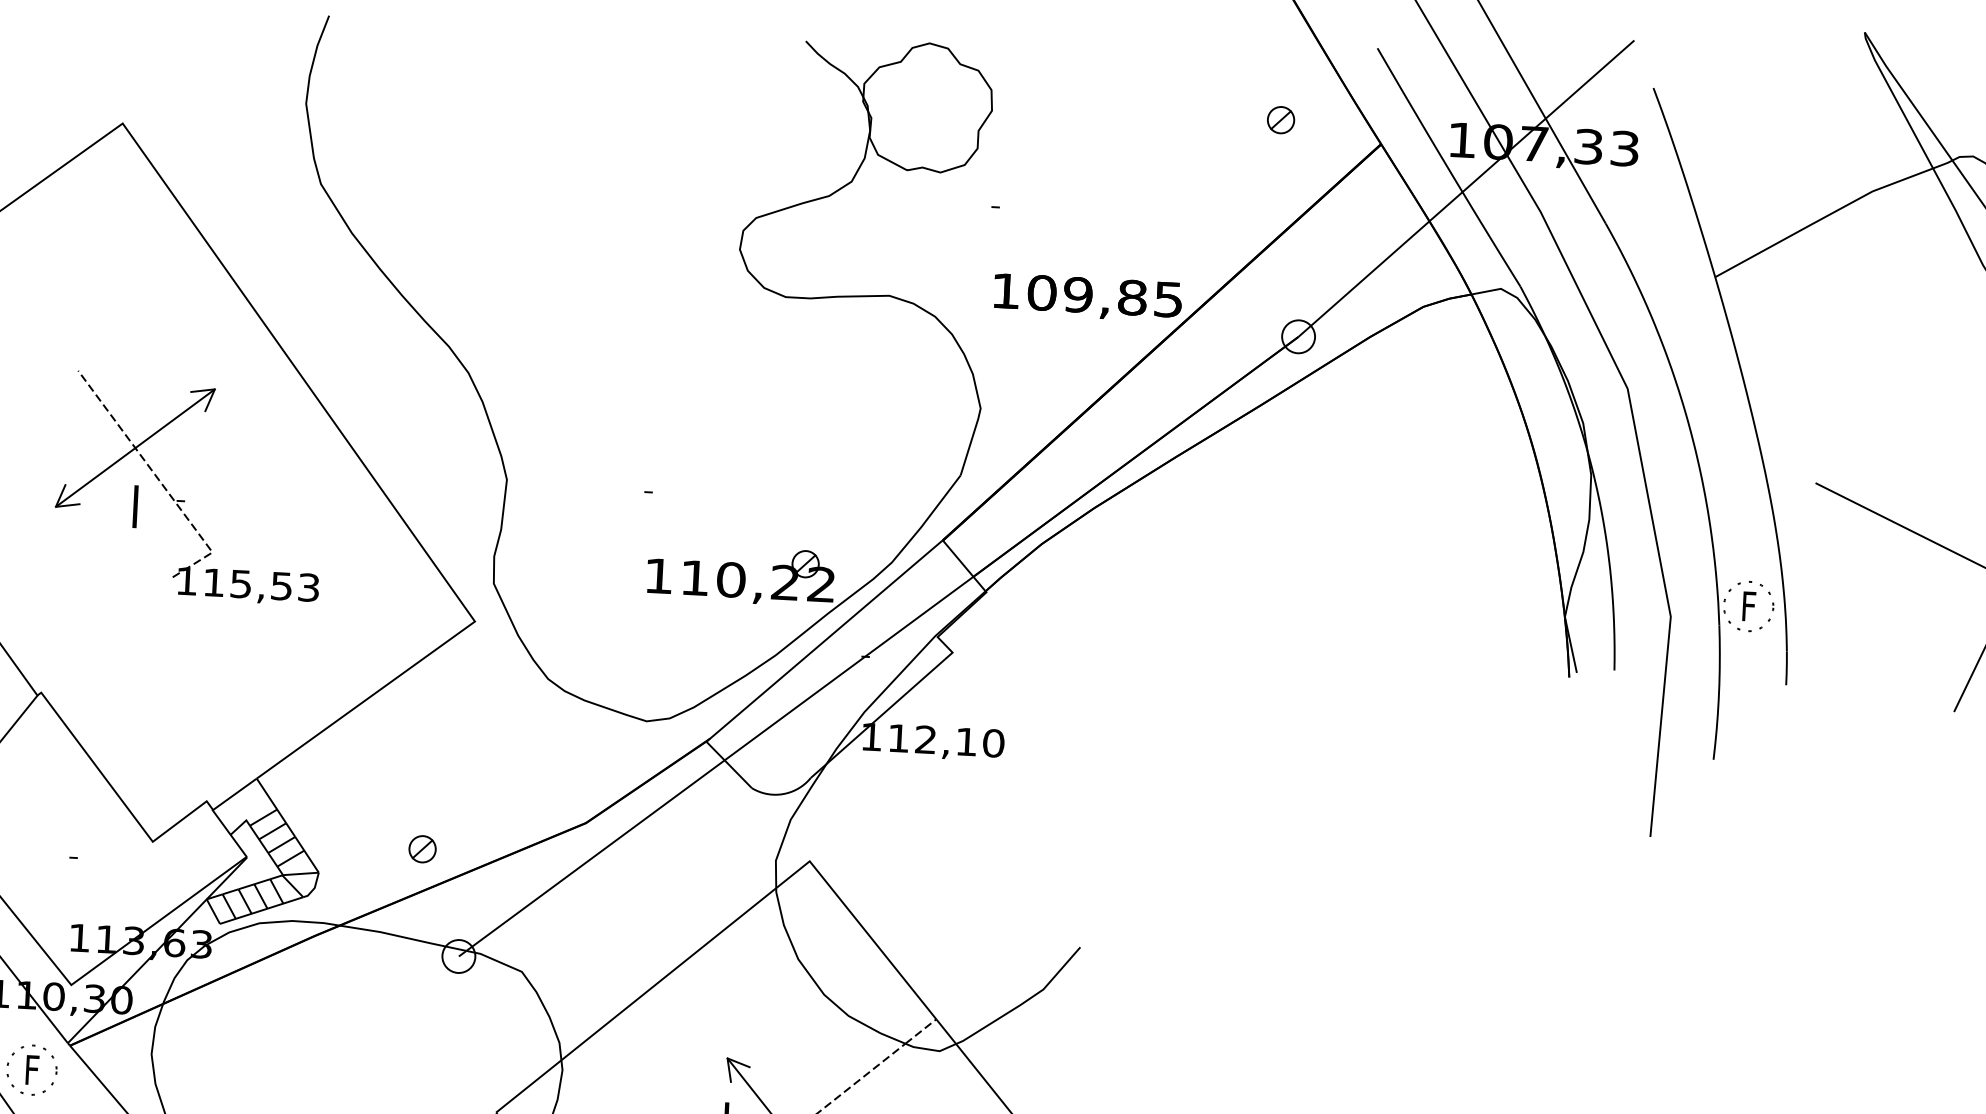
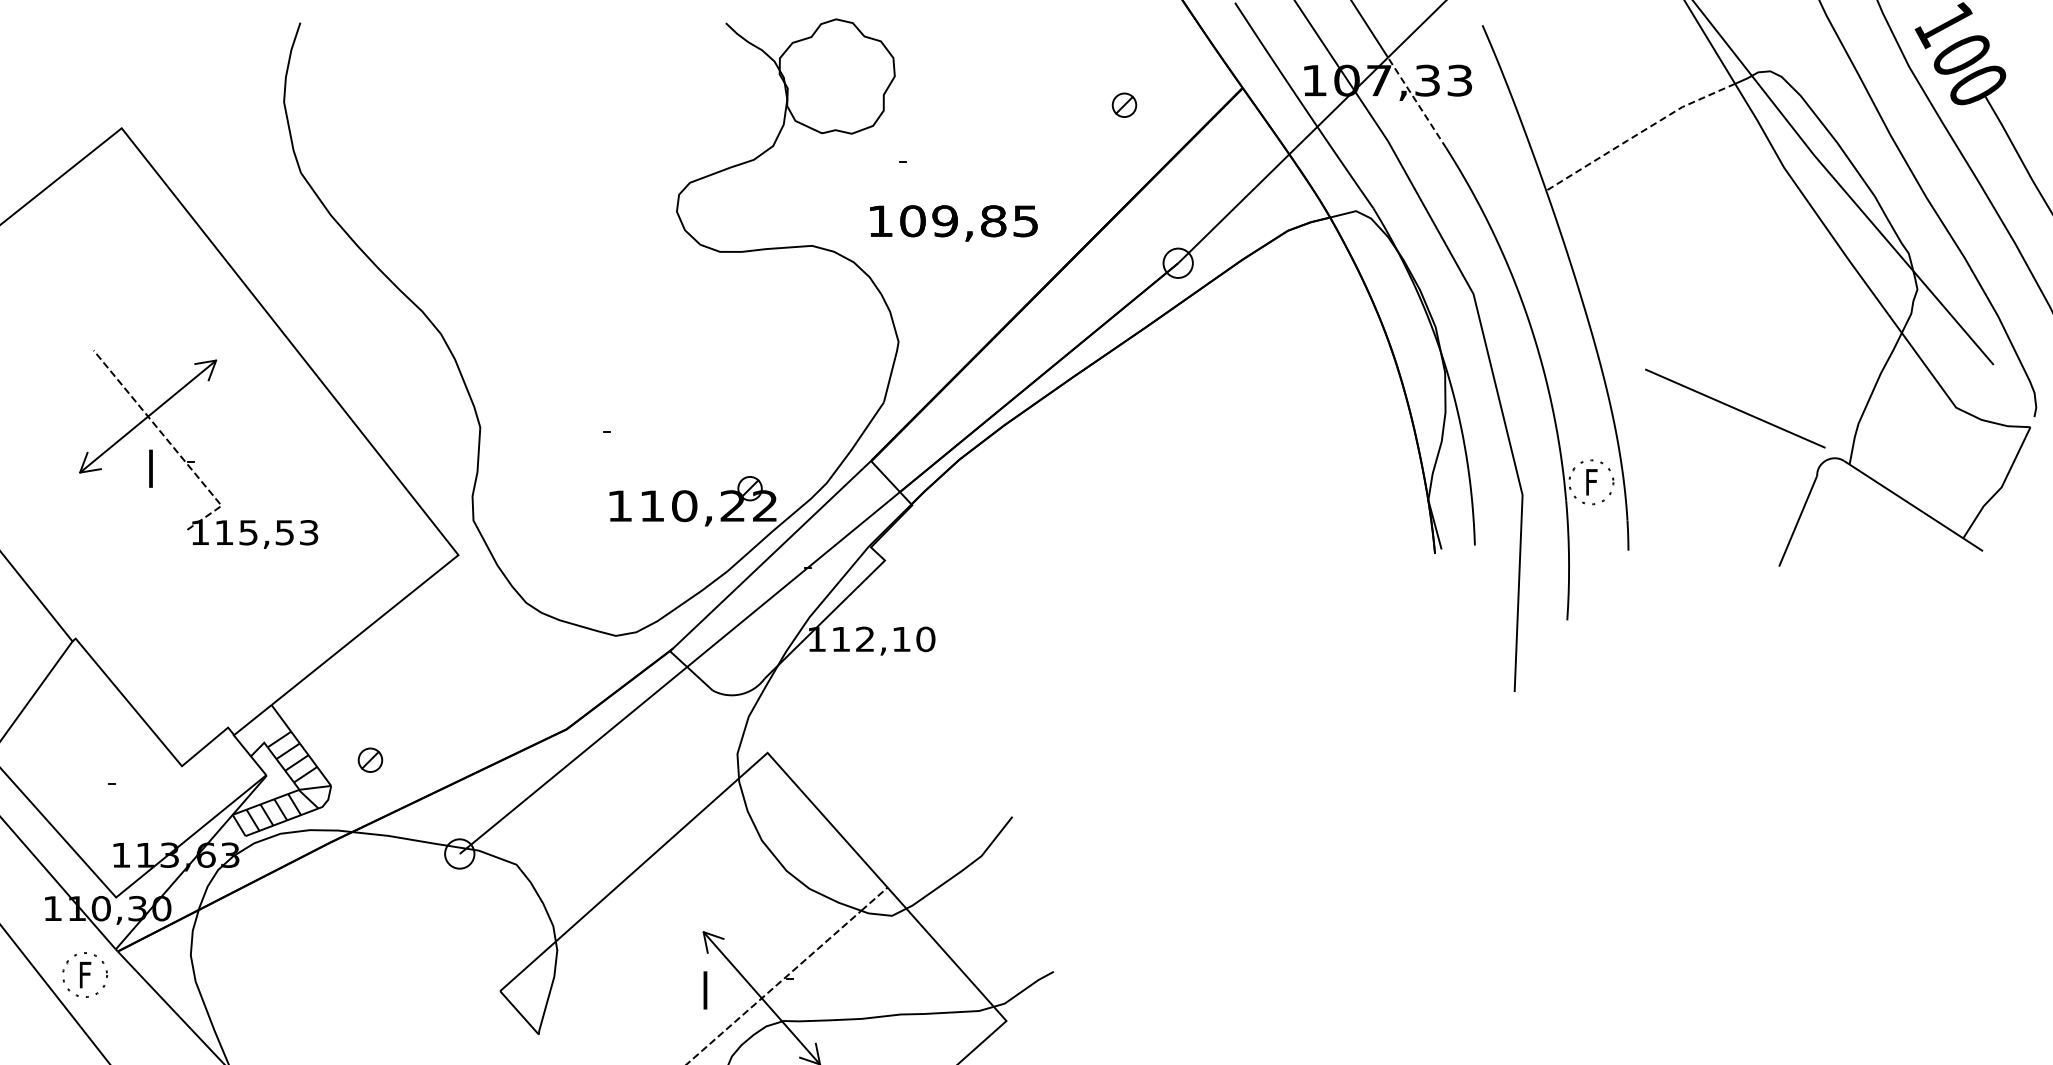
part: (1281, 119) -> (1124, 104), moved
line: (1576, 170) -> (1417, 102), solid -> dashed
line: (1821, 218) -> (1638, 133), solid -> dashed
text: (1087, 297) -> (953, 223), moved
part: (422, 848) -> (370, 759), moved

